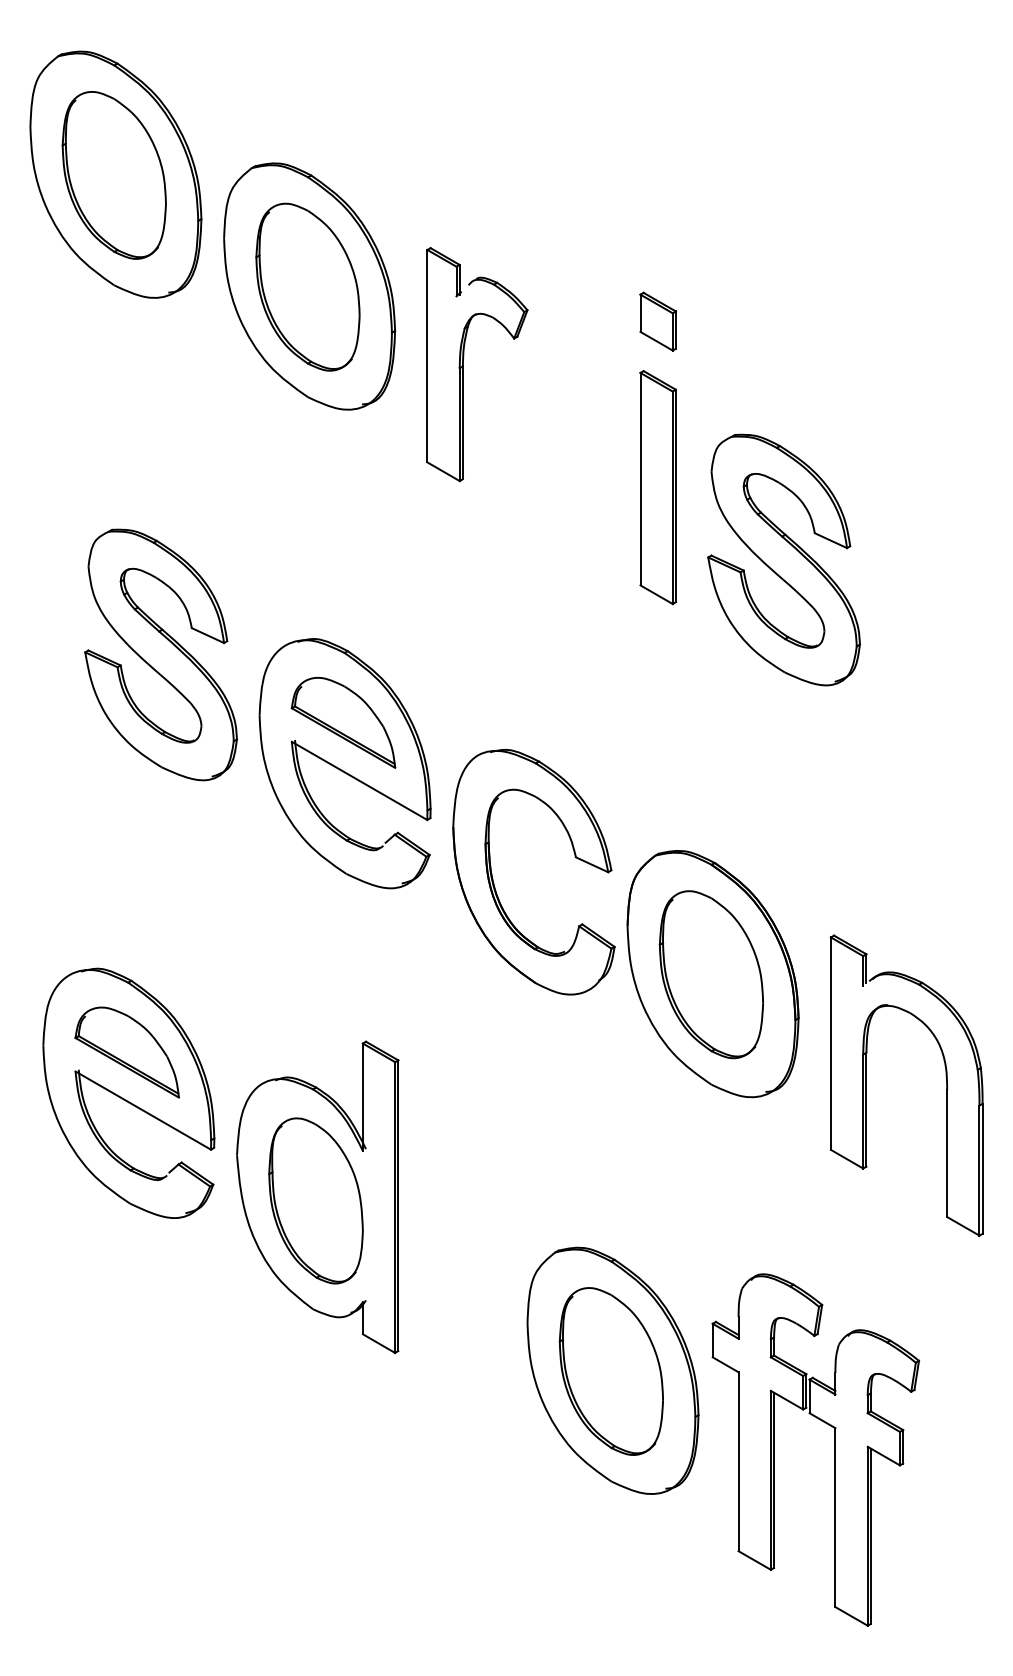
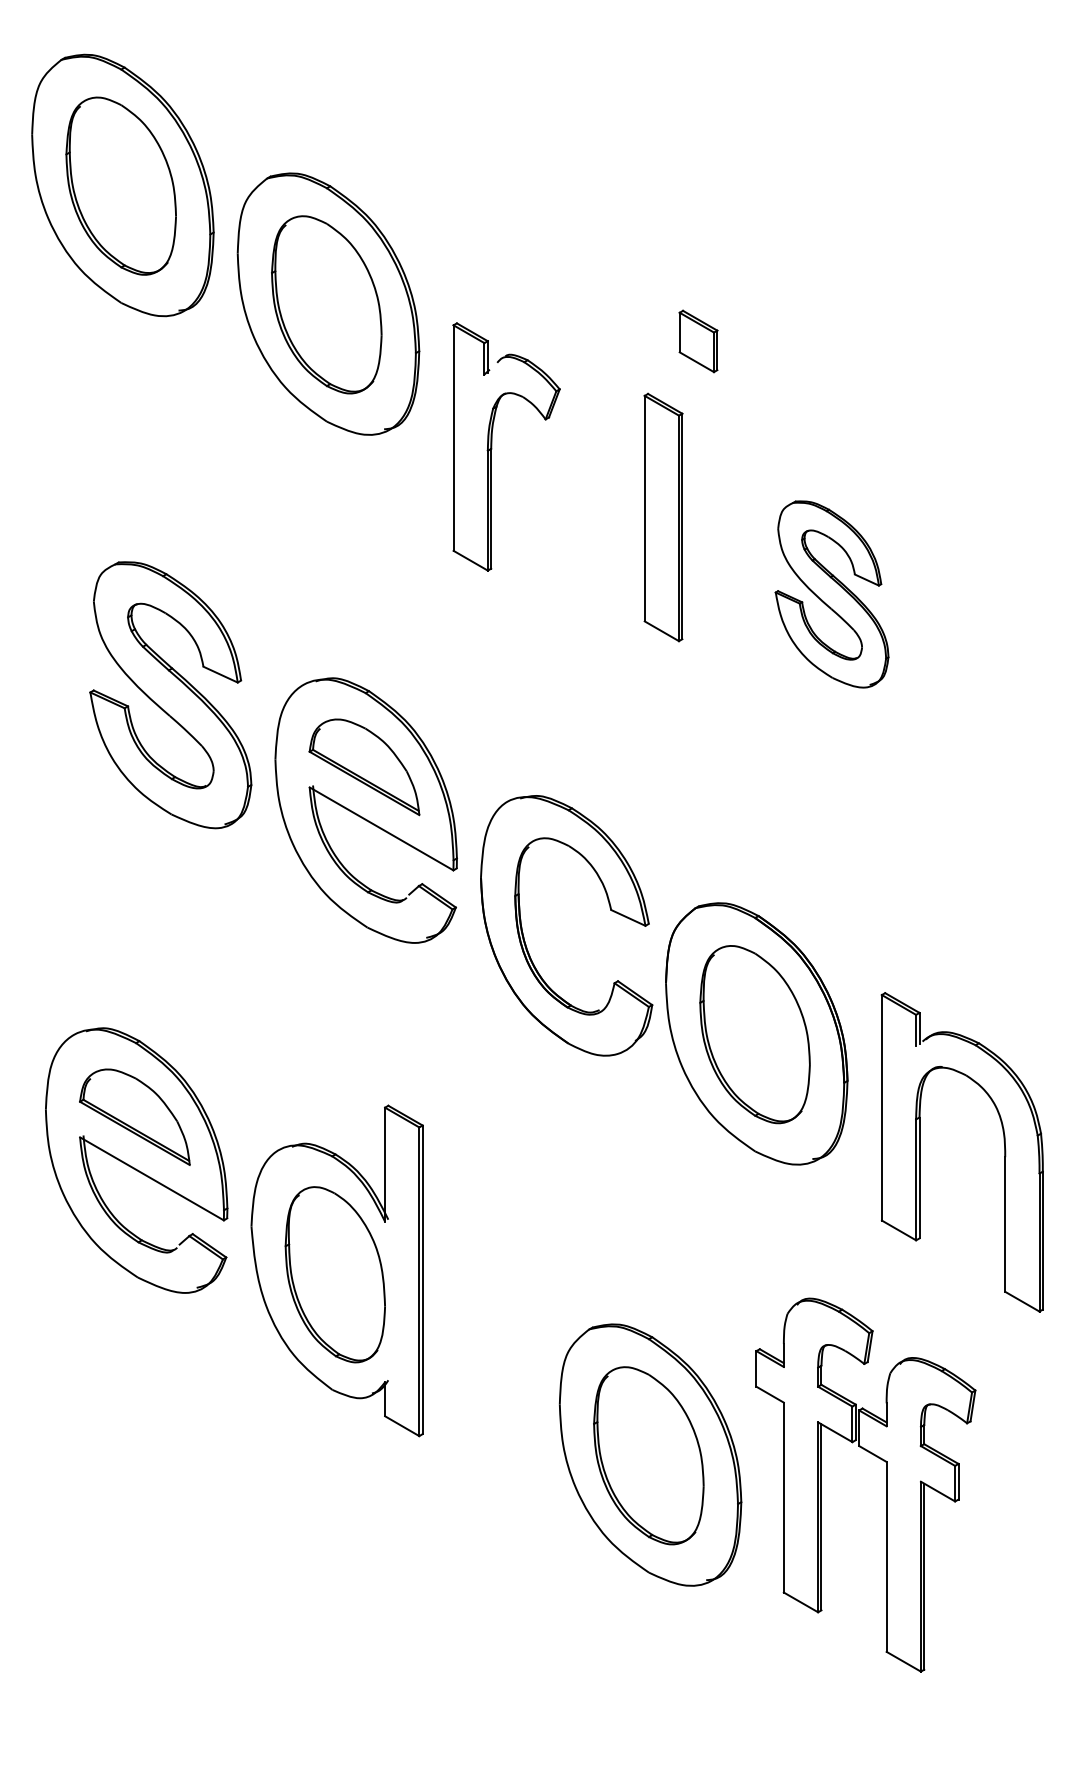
part: (464, 364) -> (492, 446), moved
part: (658, 487) -> (663, 517), moved
part: (783, 560) -> (831, 594), size x0.7
part: (835, 1449) -> (886, 1484), moved

